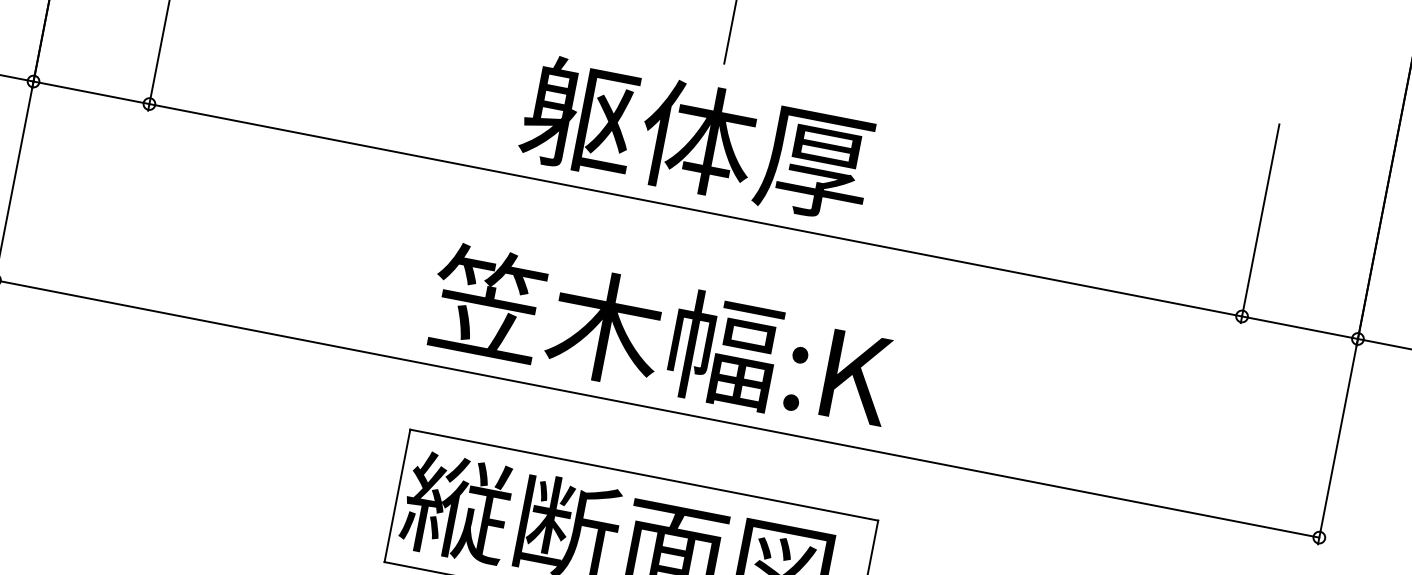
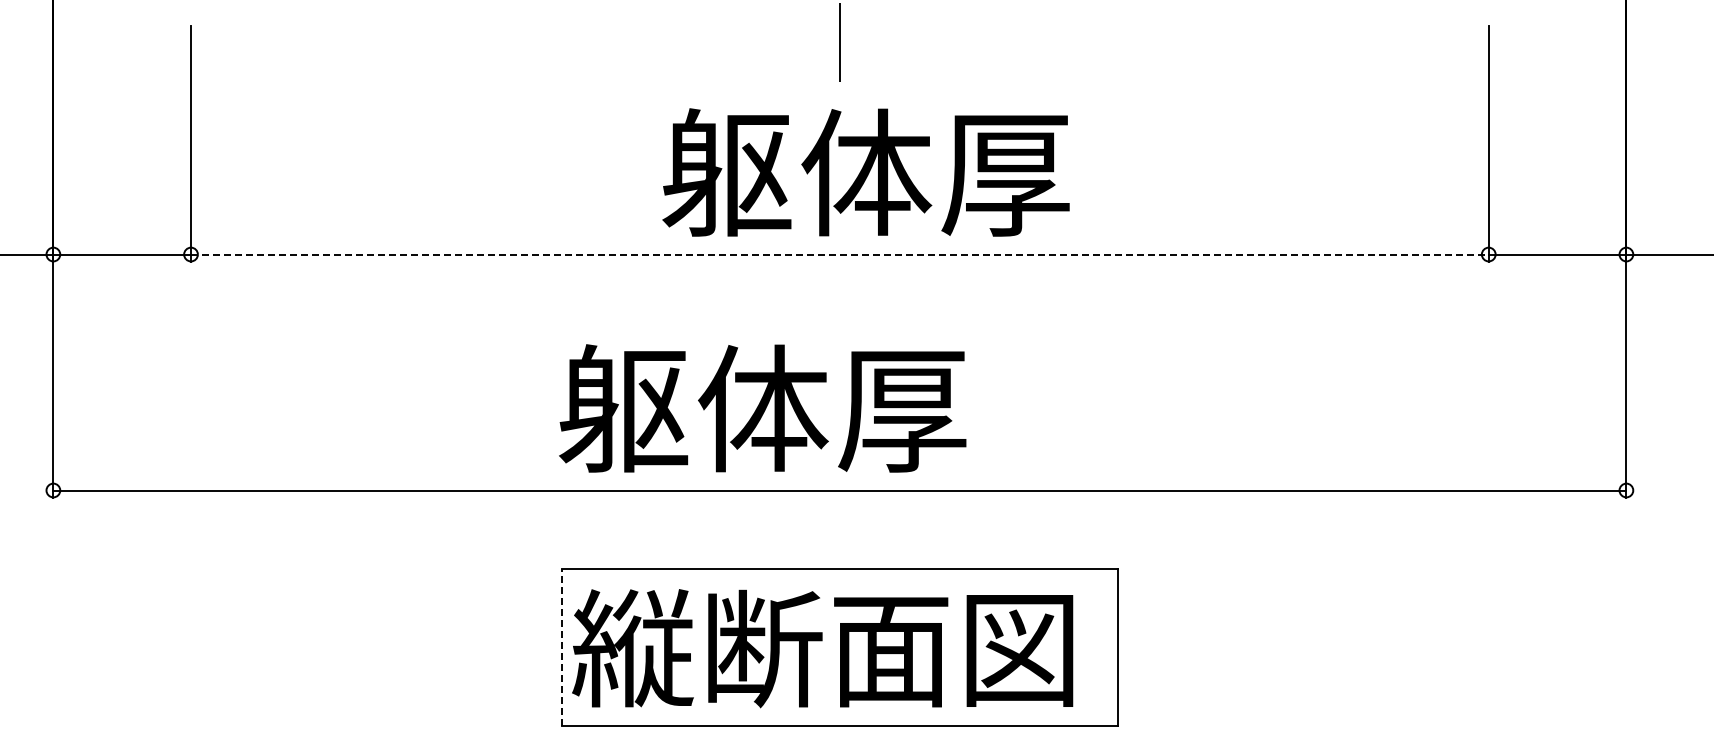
text: (697, 138) -> (865, 172), moved
line: (695, 210) -> (839, 254), solid -> dashed
text: (661, 337) -> (829, 407), 笠木幅:K -> 躯体厚
line: (397, 495) -> (562, 647), solid -> dashed

